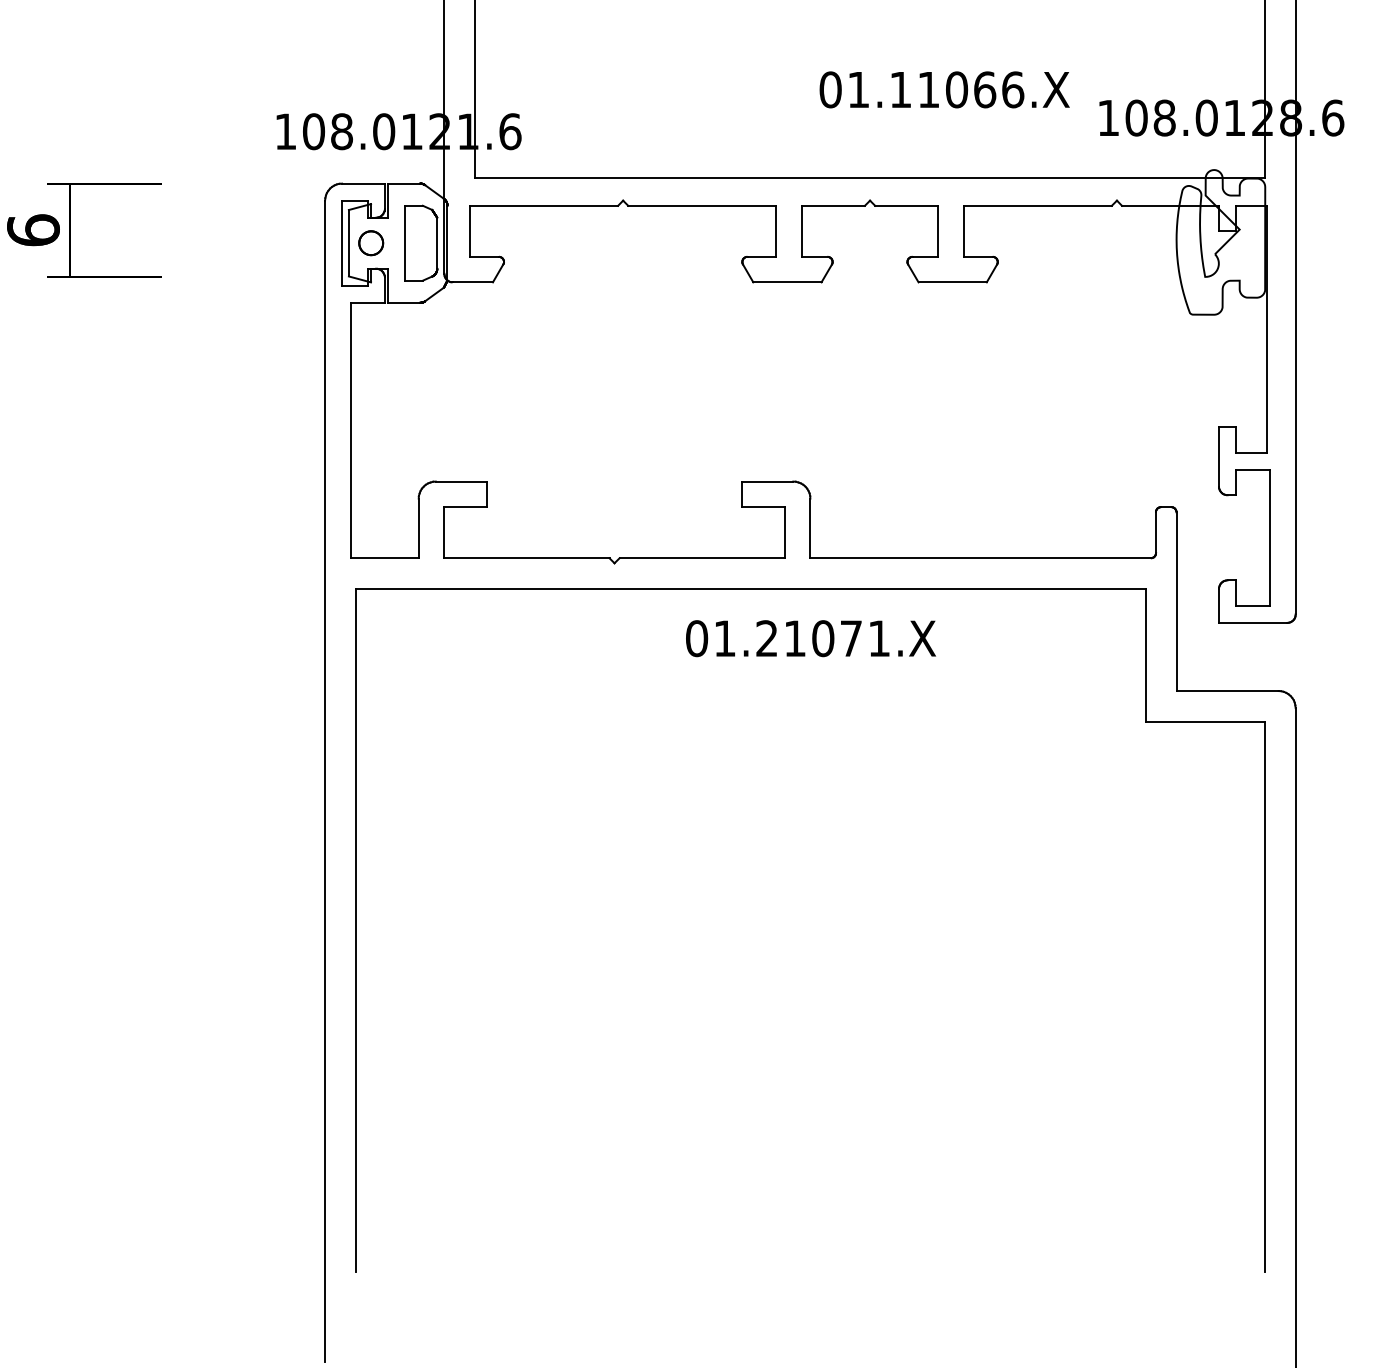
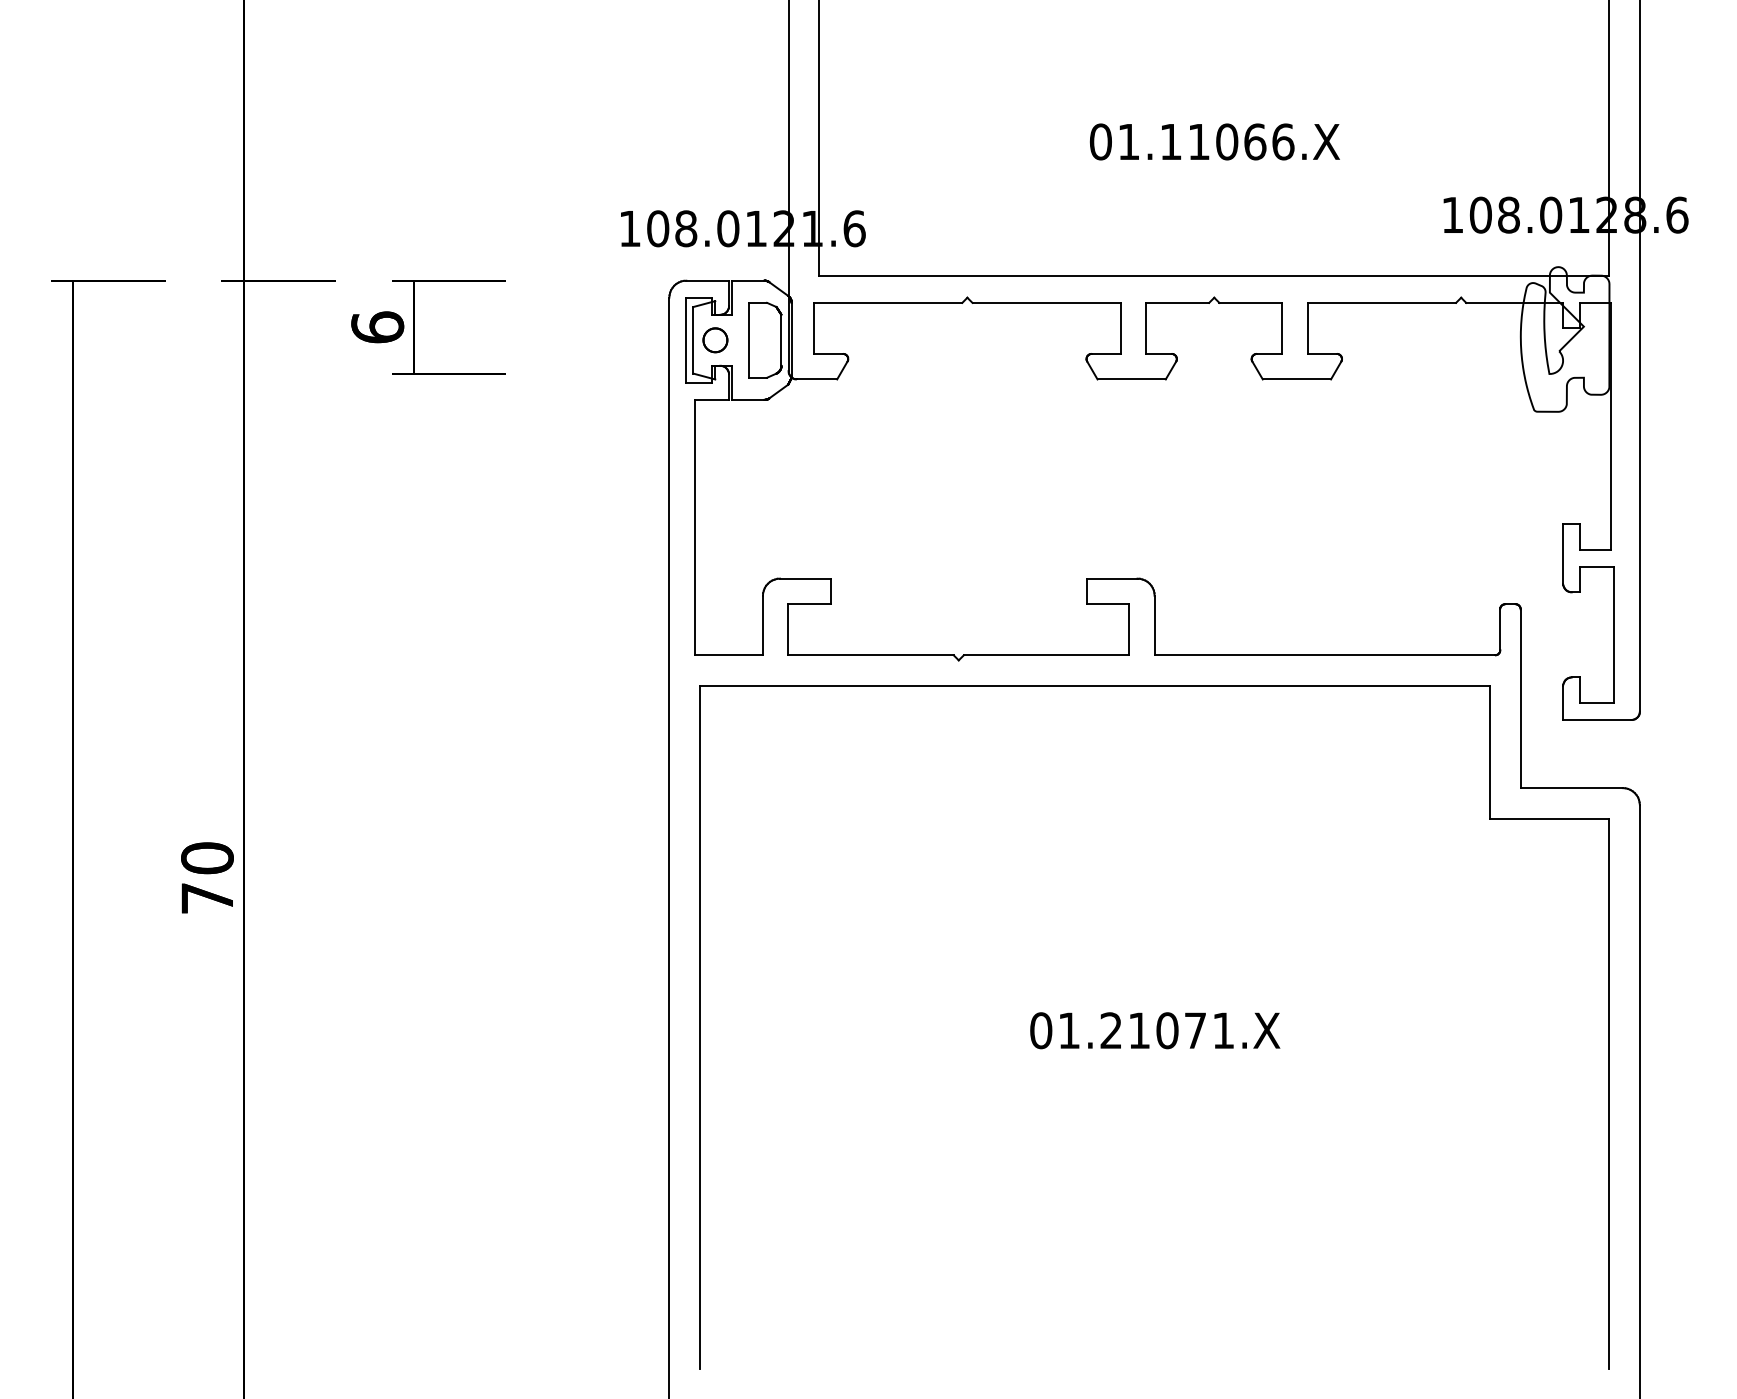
text: (944, 89) -> (1214, 141), moved
text: (811, 638) -> (1155, 1030), moved

